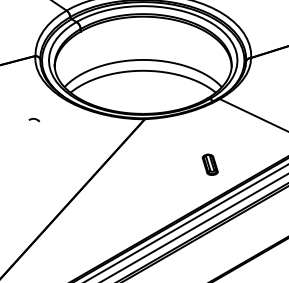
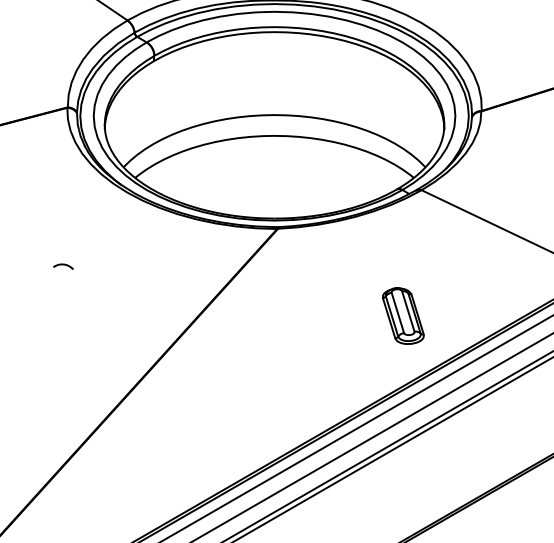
part: (33, 120) -> (62, 267), moved
part: (209, 164) -> (401, 315), size x1.43

